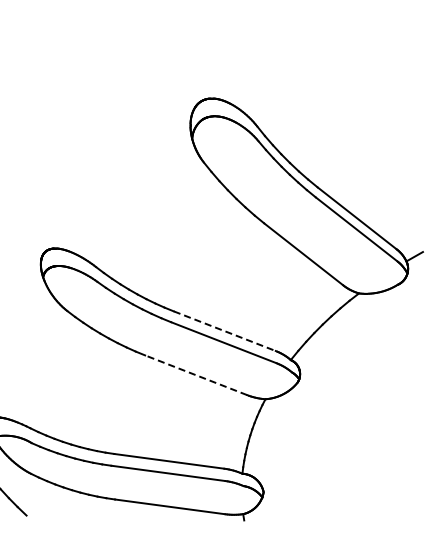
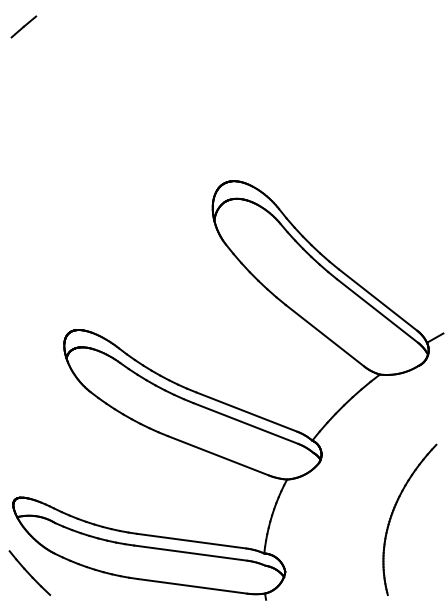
line: (225, 331) -> (247, 412), dashed -> solid
line: (195, 374) -> (217, 455), dashed -> solid
part: (372, 433) -> (393, 513), added

